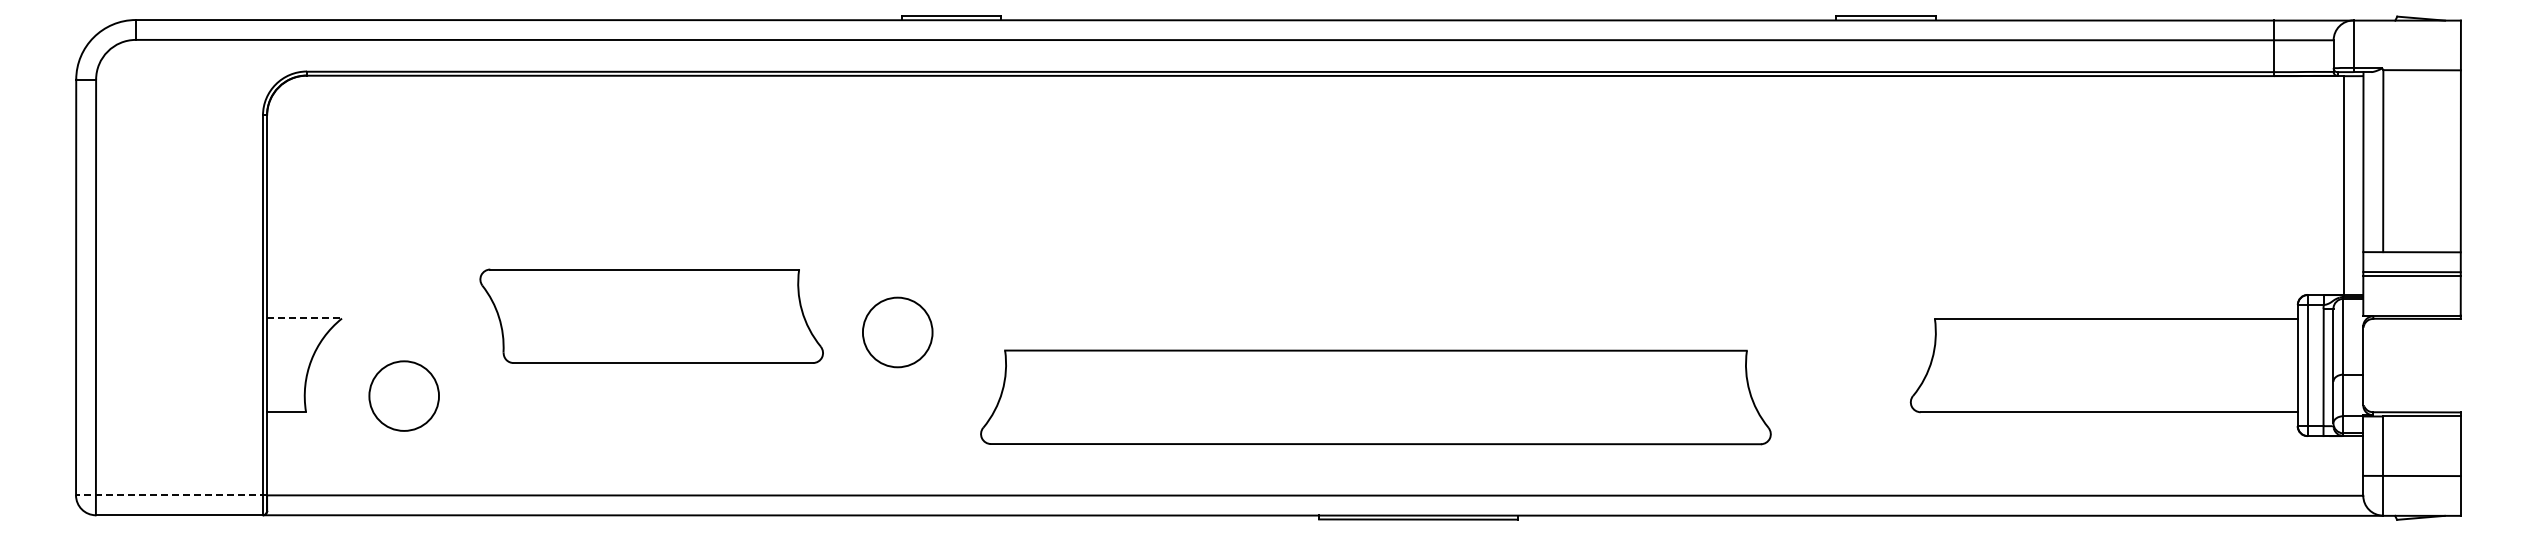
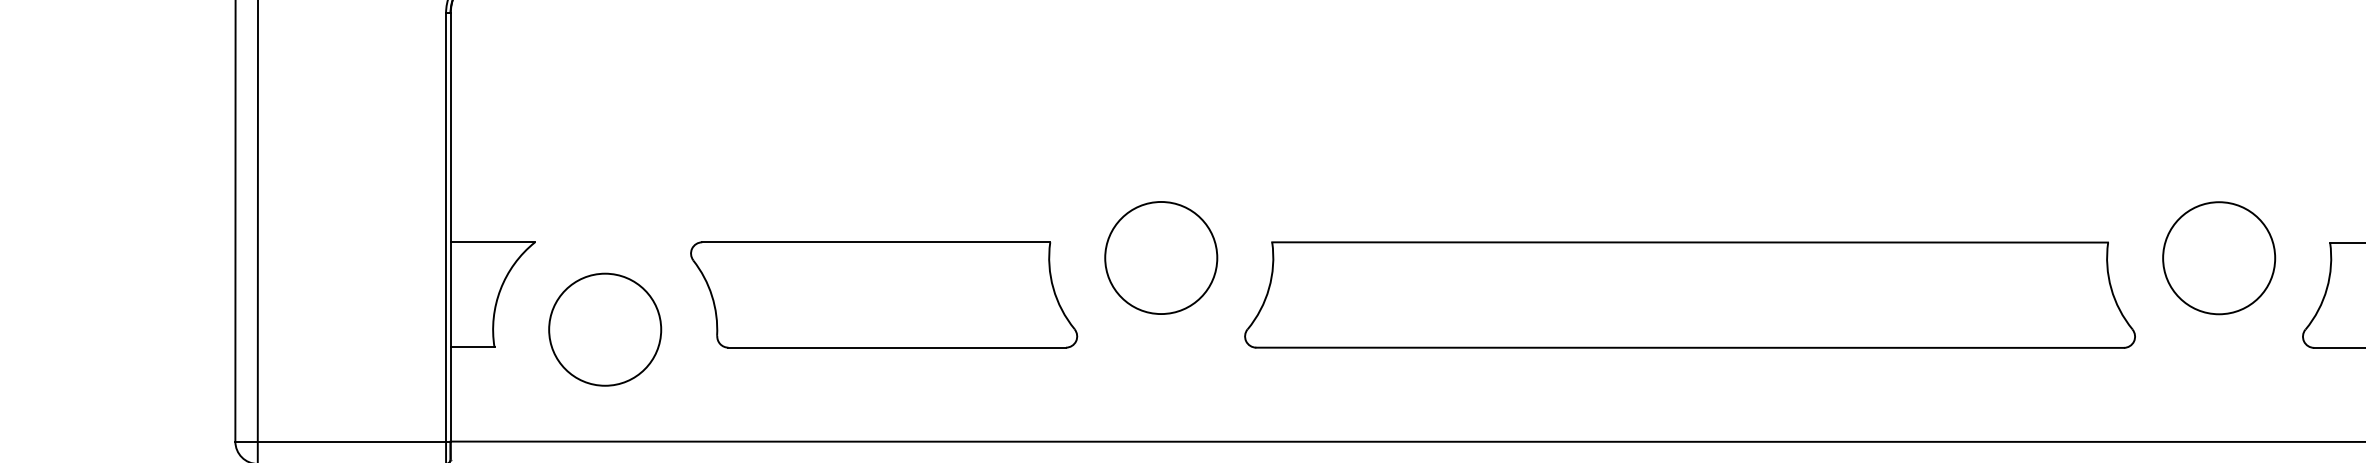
part: (651, 315) -> (883, 294), moved
line: (305, 318) -> (493, 242), dashed -> solid
circle: (897, 332) -> (1161, 258), size x1.43
circle: (1835, 332) -> (2218, 258), added
circle: (403, 395) -> (604, 329), size x1.43
part: (1375, 397) -> (1689, 295), moved
line: (171, 495) -> (342, 441), dashed -> solid

